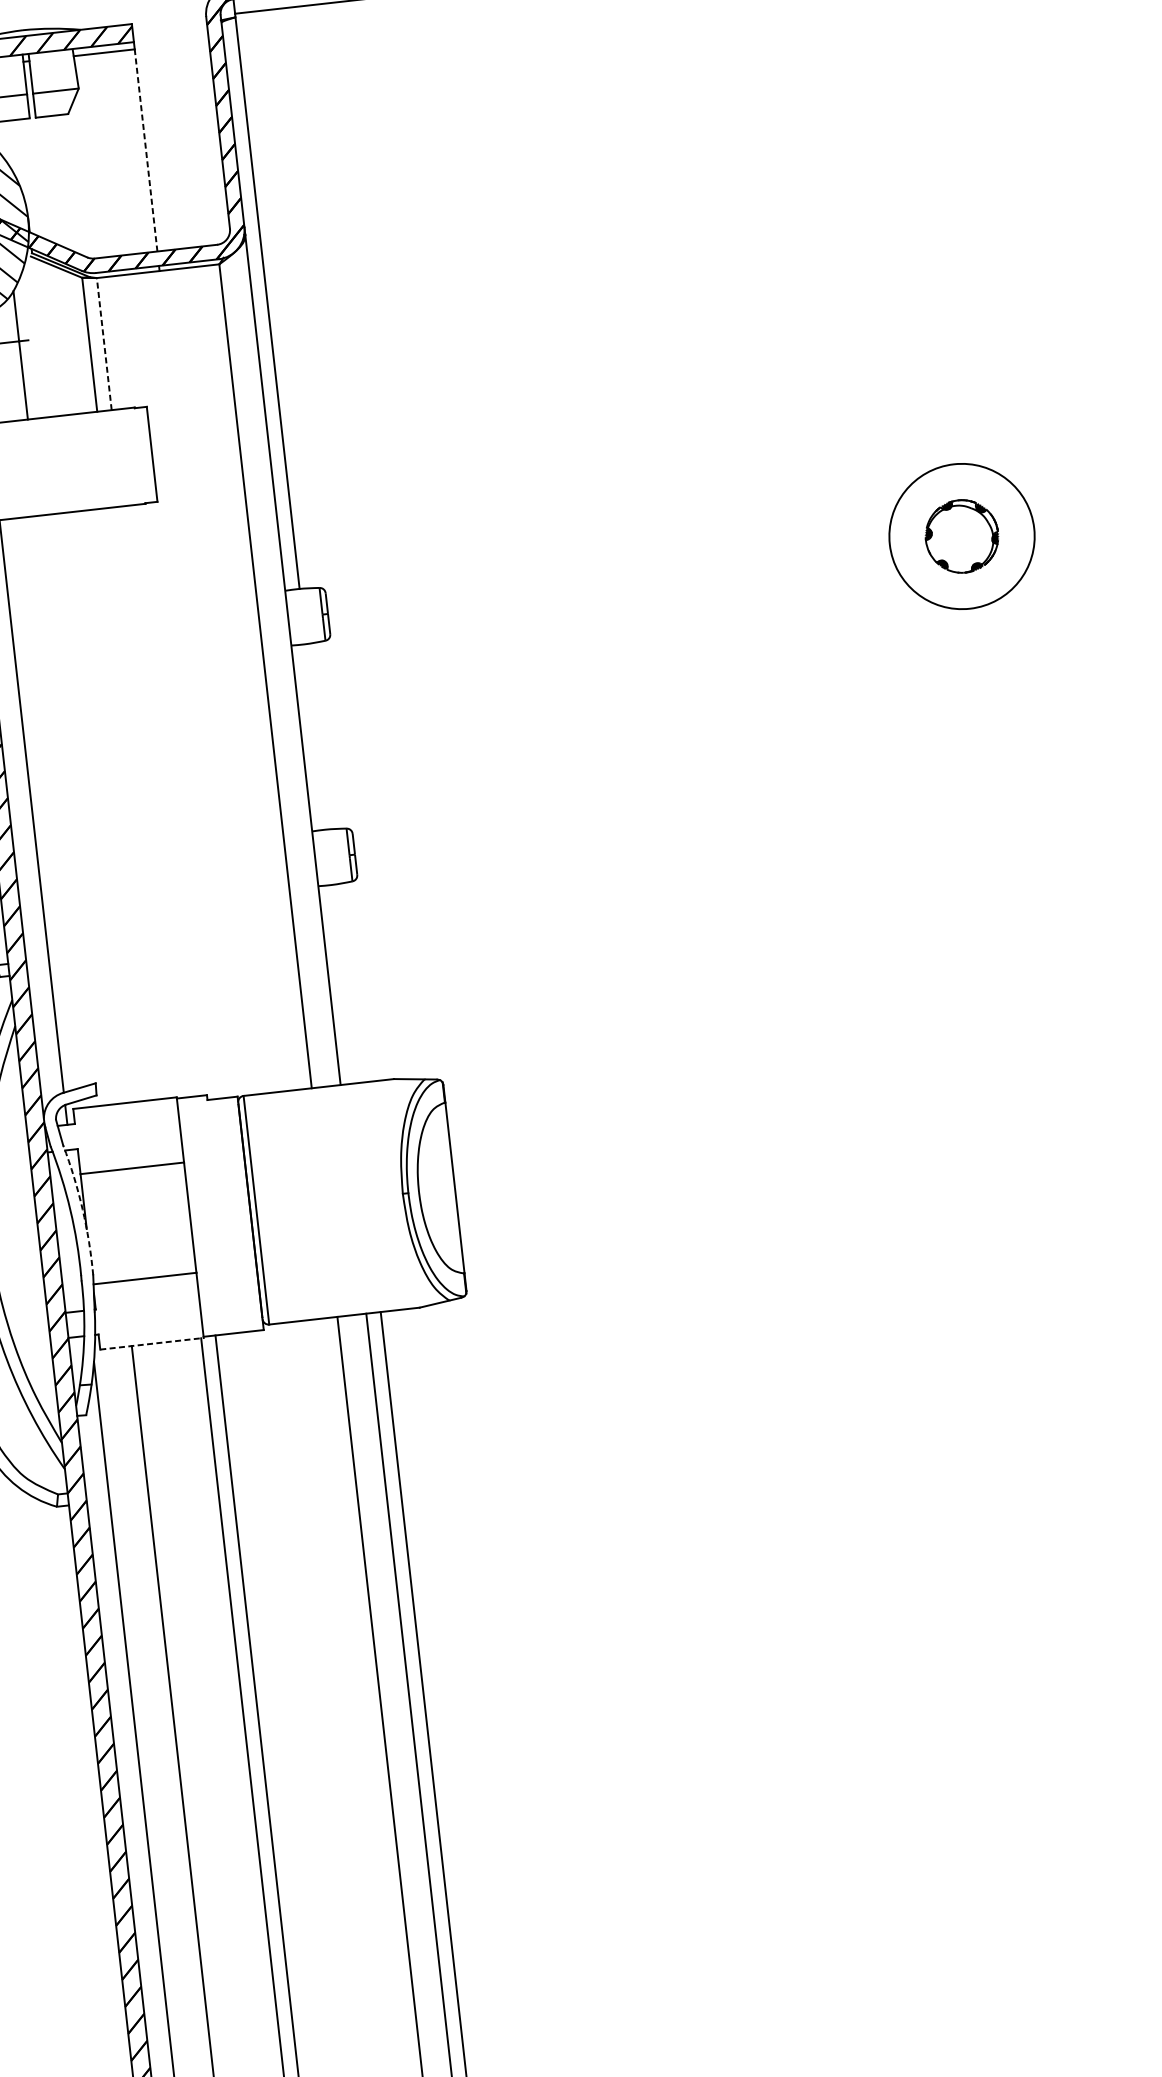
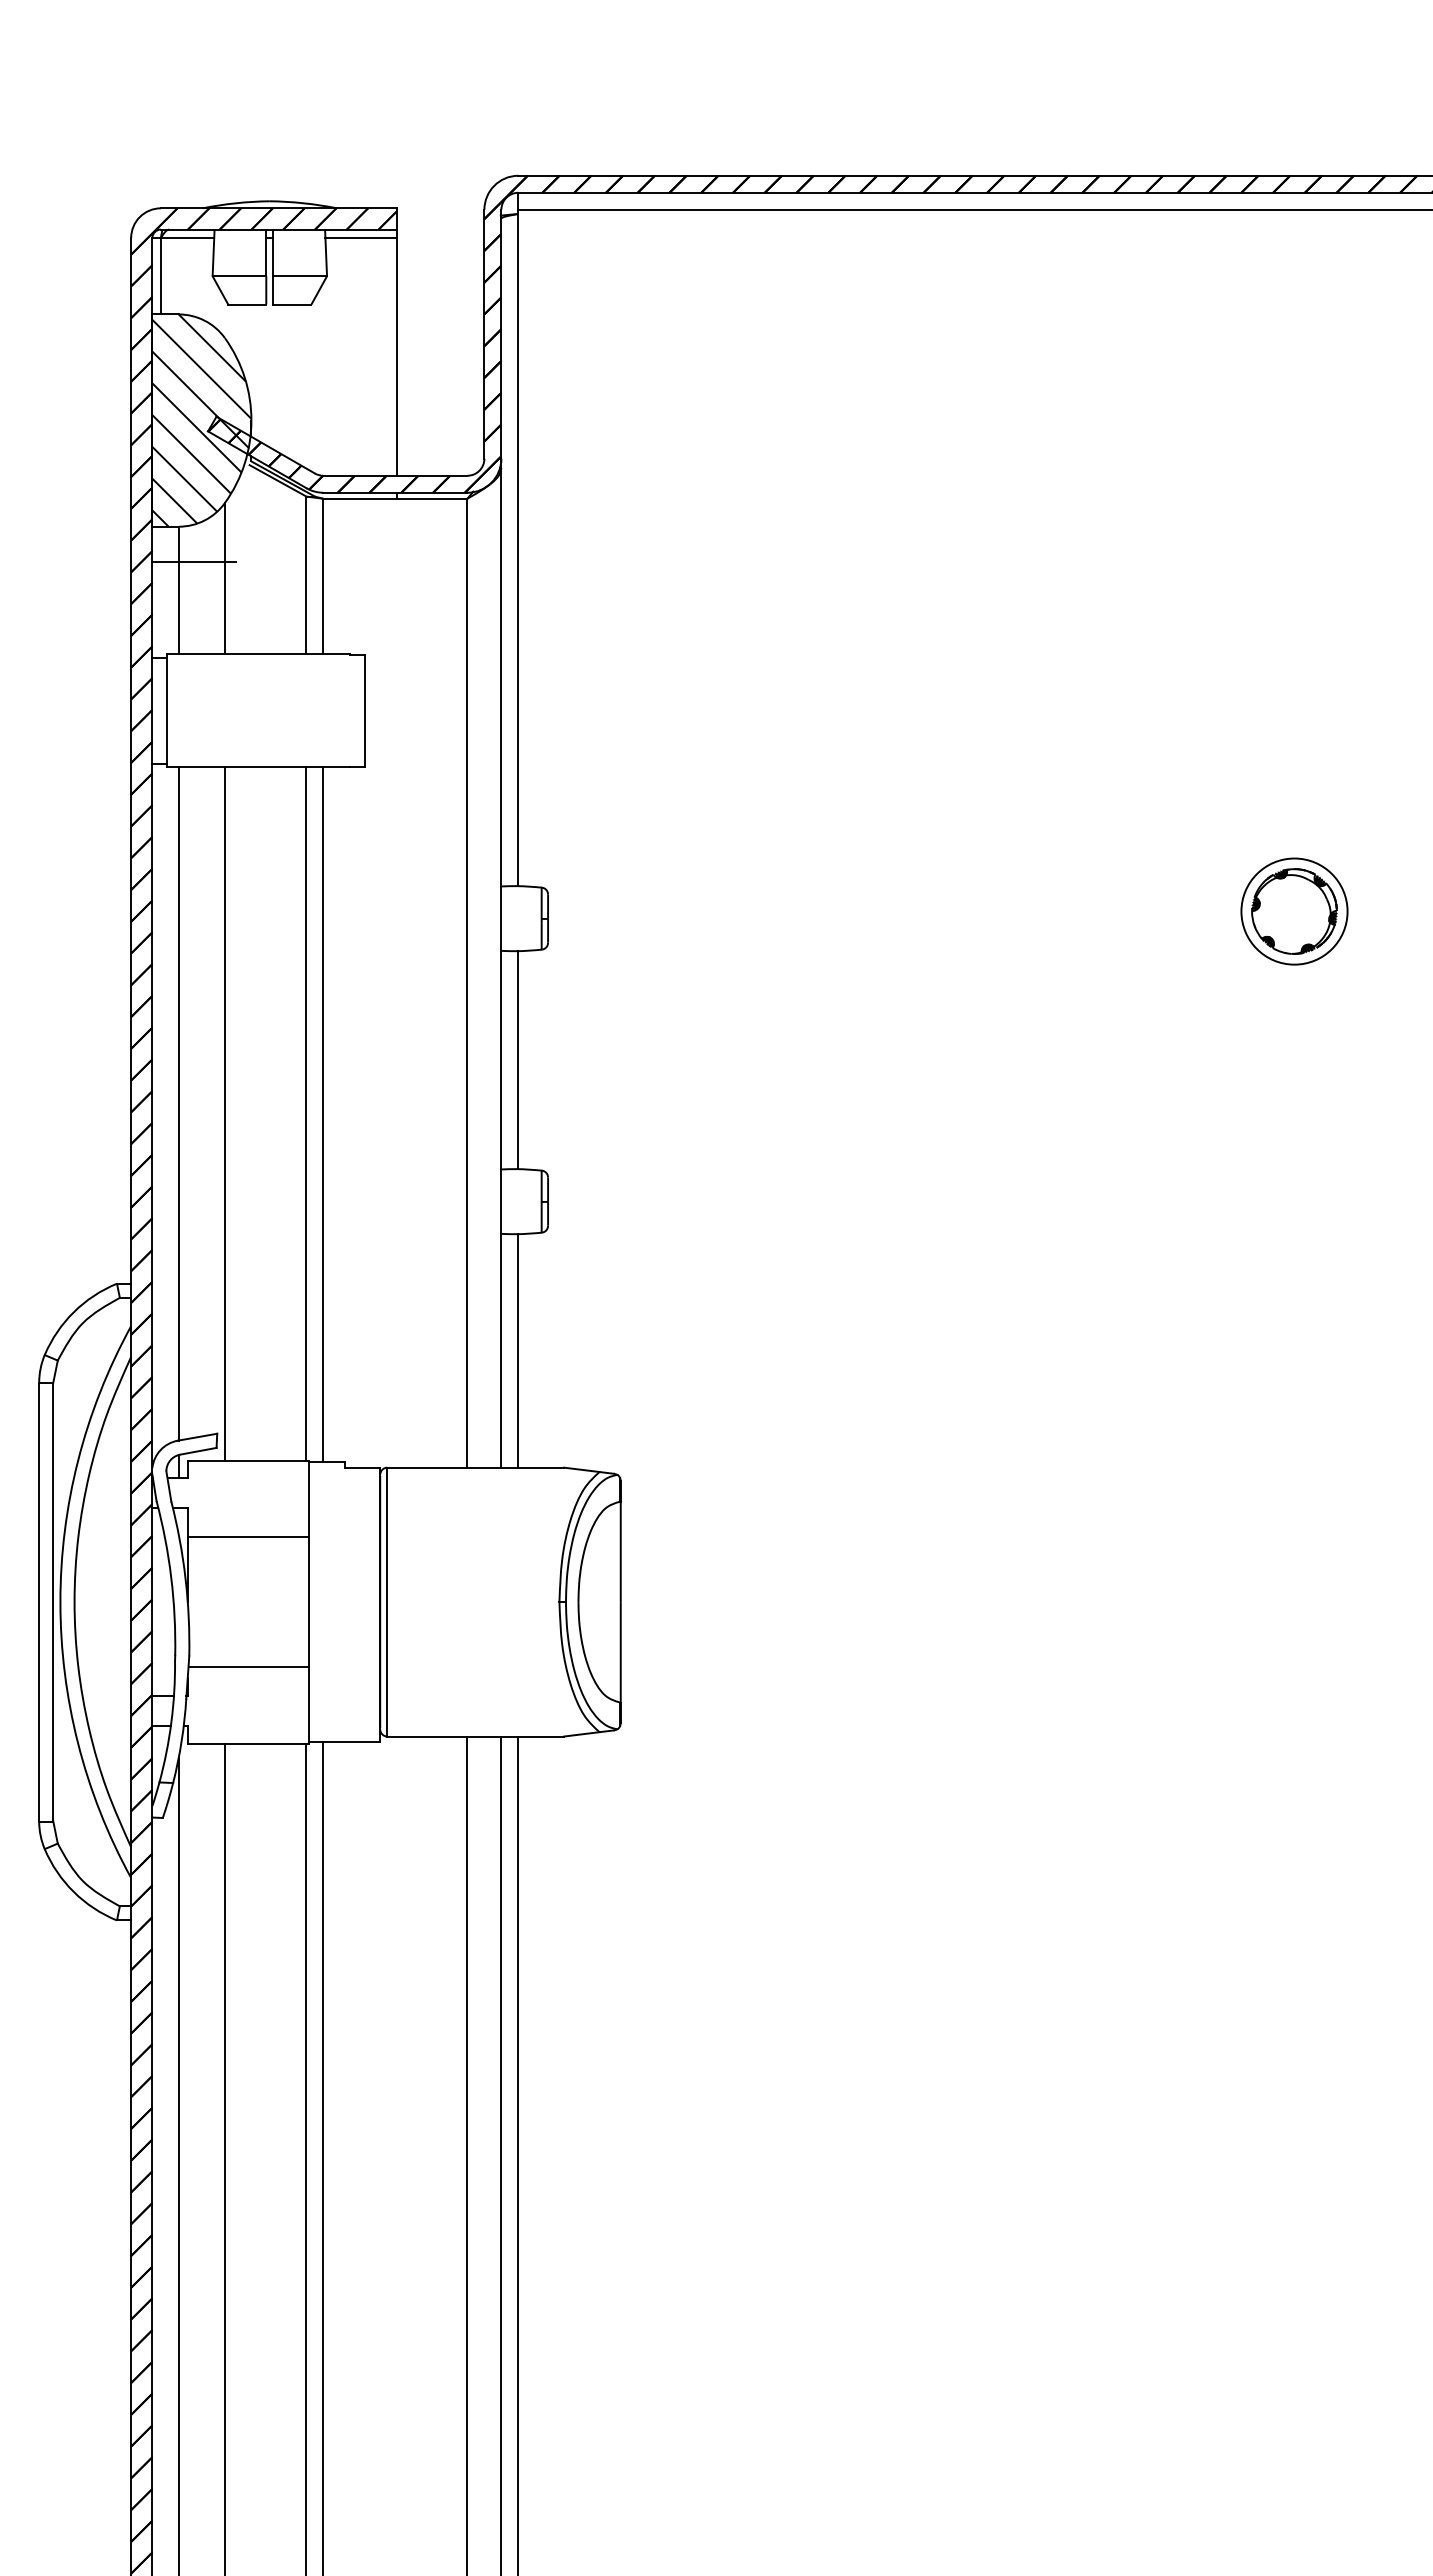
line: (146, 150) -> (397, 356), dashed -> solid
line: (104, 344) -> (323, 576), dashed -> solid
circle: (962, 536) -> (1294, 911), size x0.62
line: (316, 737) -> (518, 1060), added
line: (155, 801) -> (323, 1114), added
line: (141, 802) -> (306, 1113), added
line: (71, 810) -> (224, 1113), added
line: (344, 983) -> (518, 1350), added
arc: (82, 1209) -> (185, 1578), dashed -> solid
line: (151, 1343) -> (248, 1743), dashed -> solid

